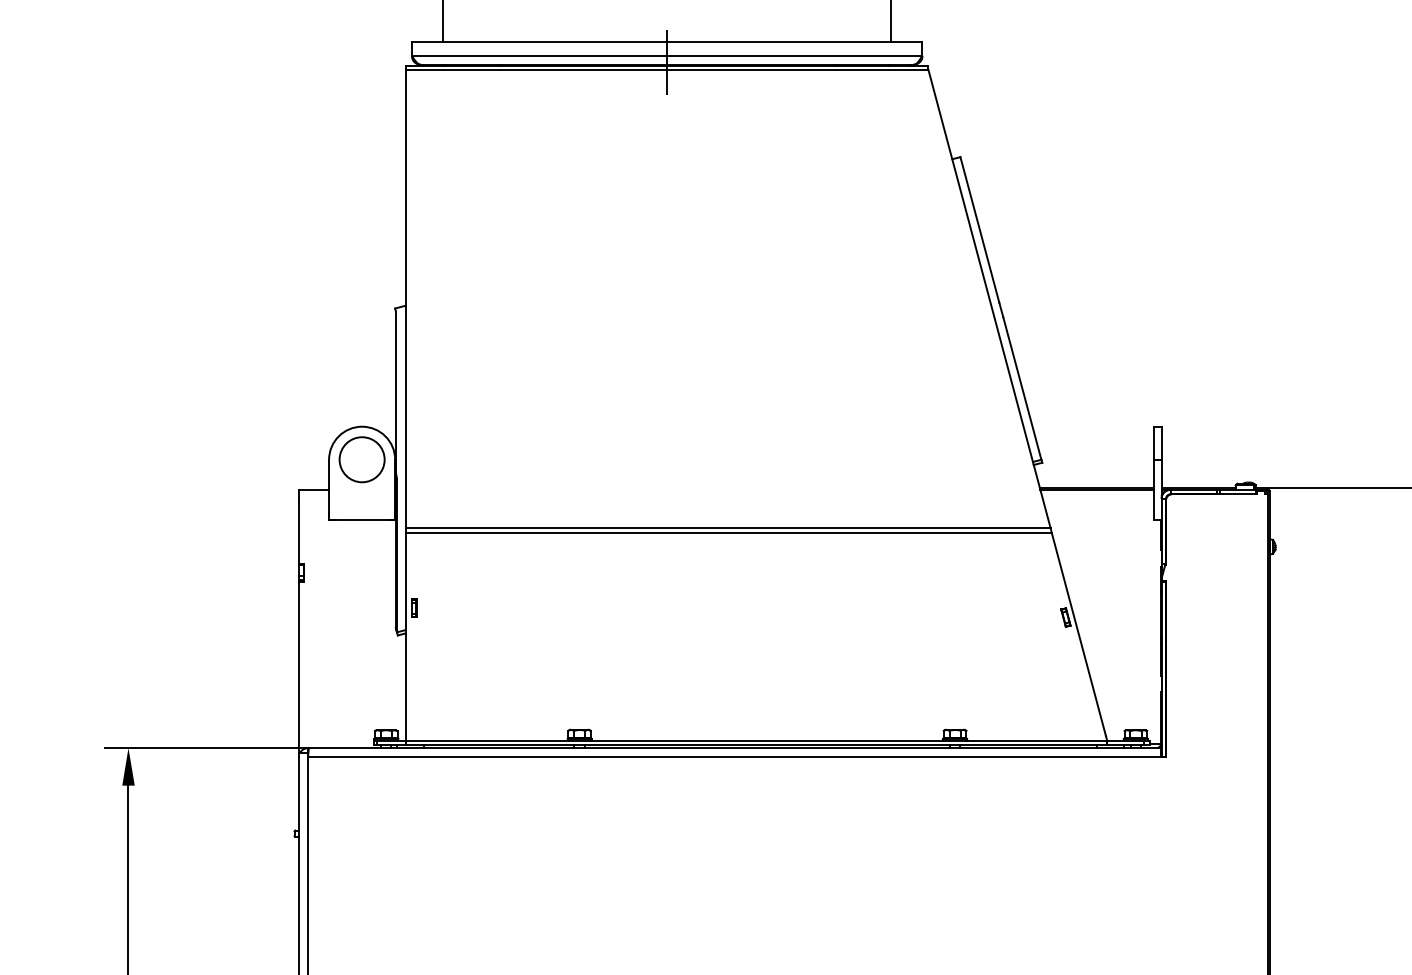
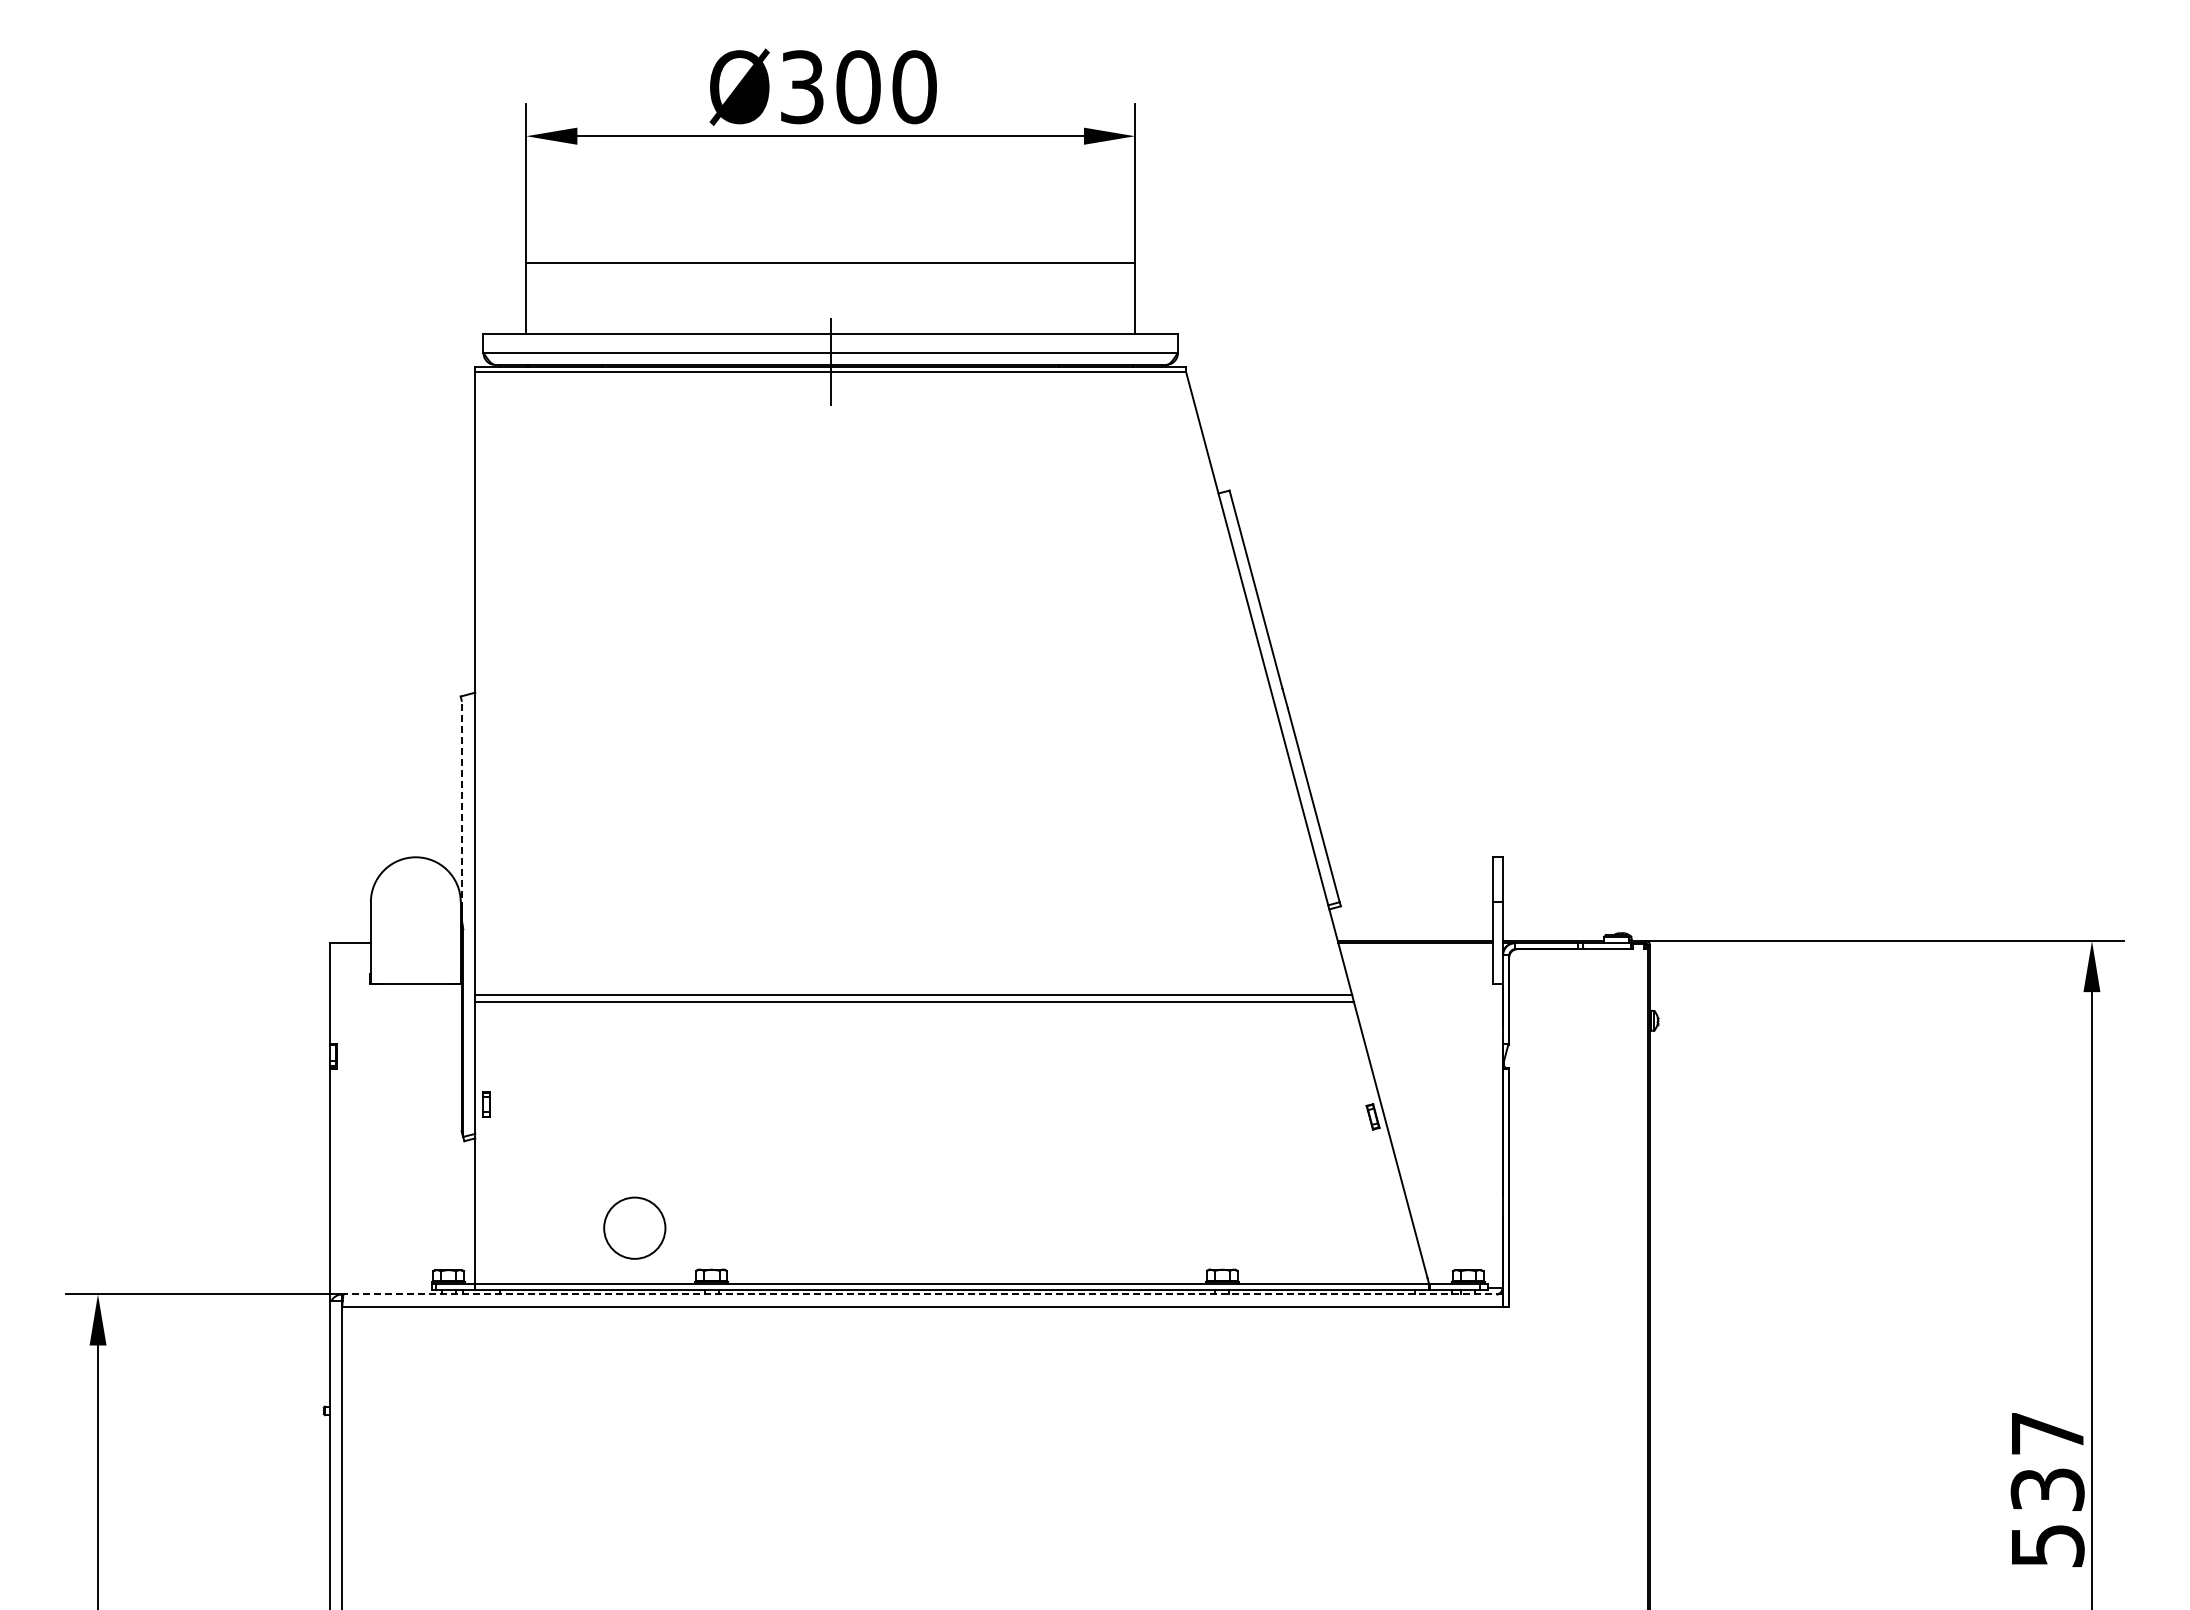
line: (395, 387) -> (461, 804), solid -> dashed
circle: (361, 459) -> (634, 1227), moved
line: (734, 748) -> (922, 1294), solid -> dashed

